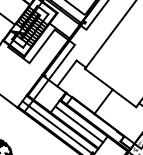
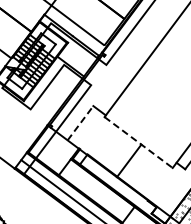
line: (66, 72) -> (80, 122), solid -> dashed
line: (110, 88) -> (138, 142), solid -> dashed
line: (79, 124) -> (97, 191), removed

